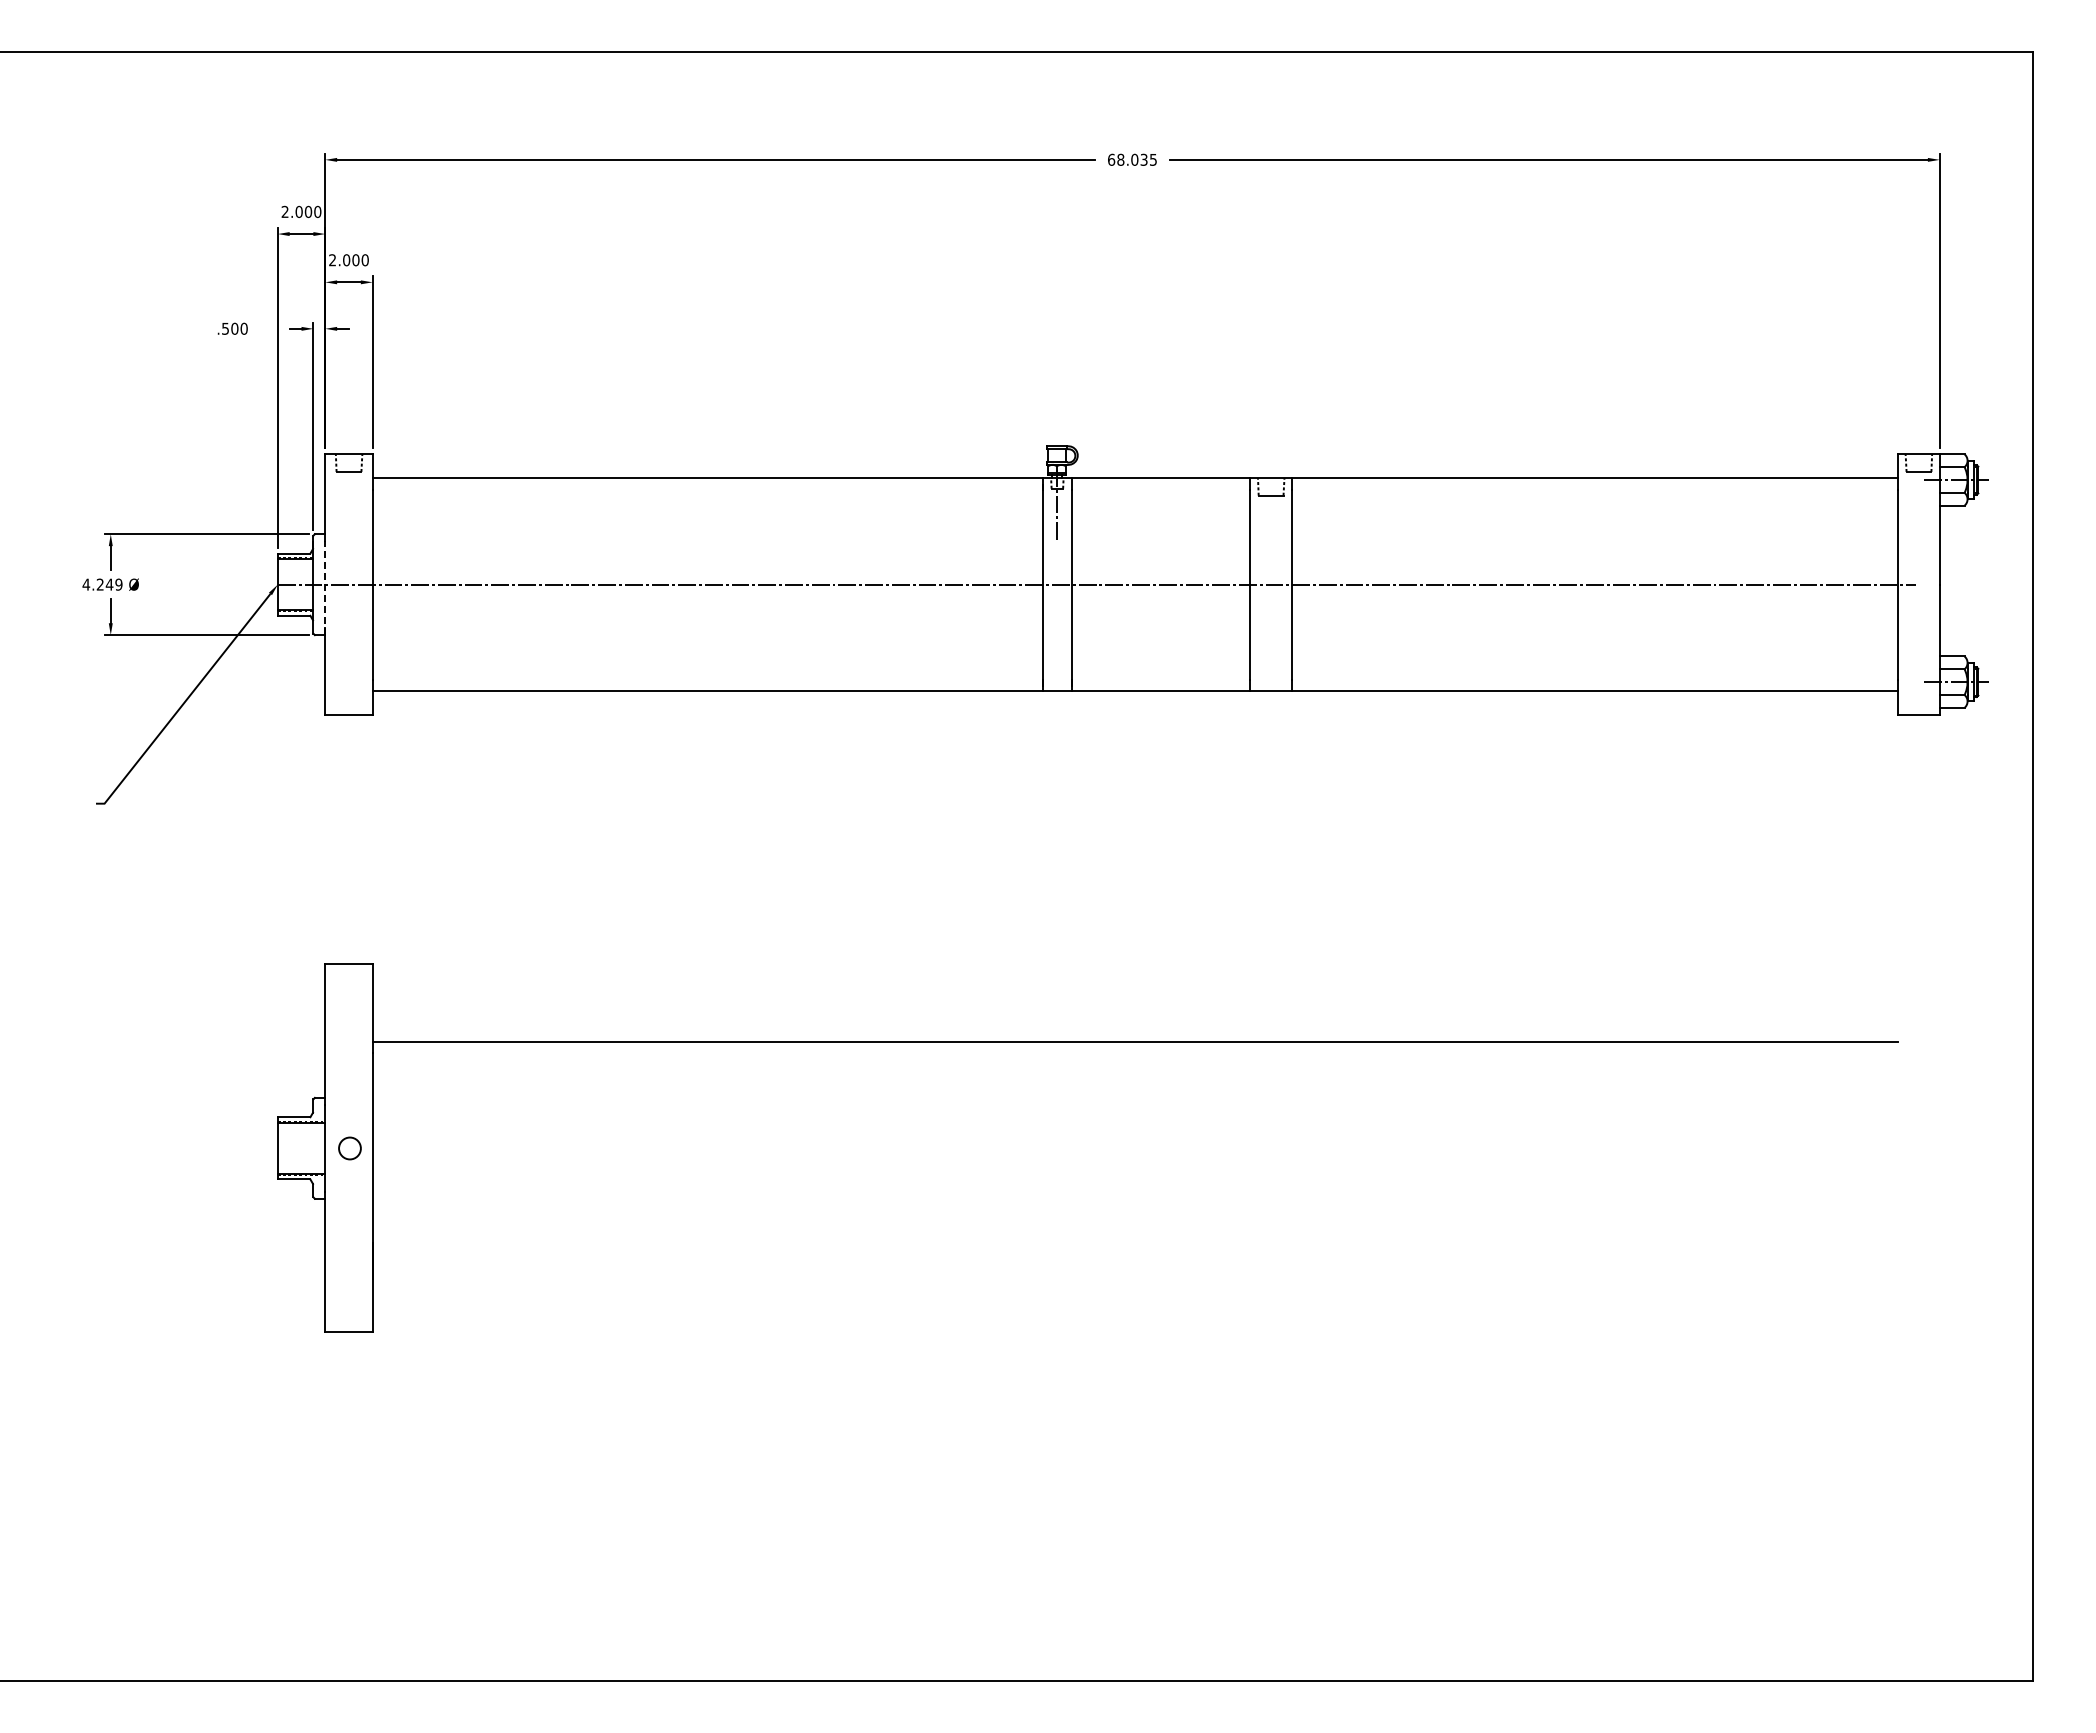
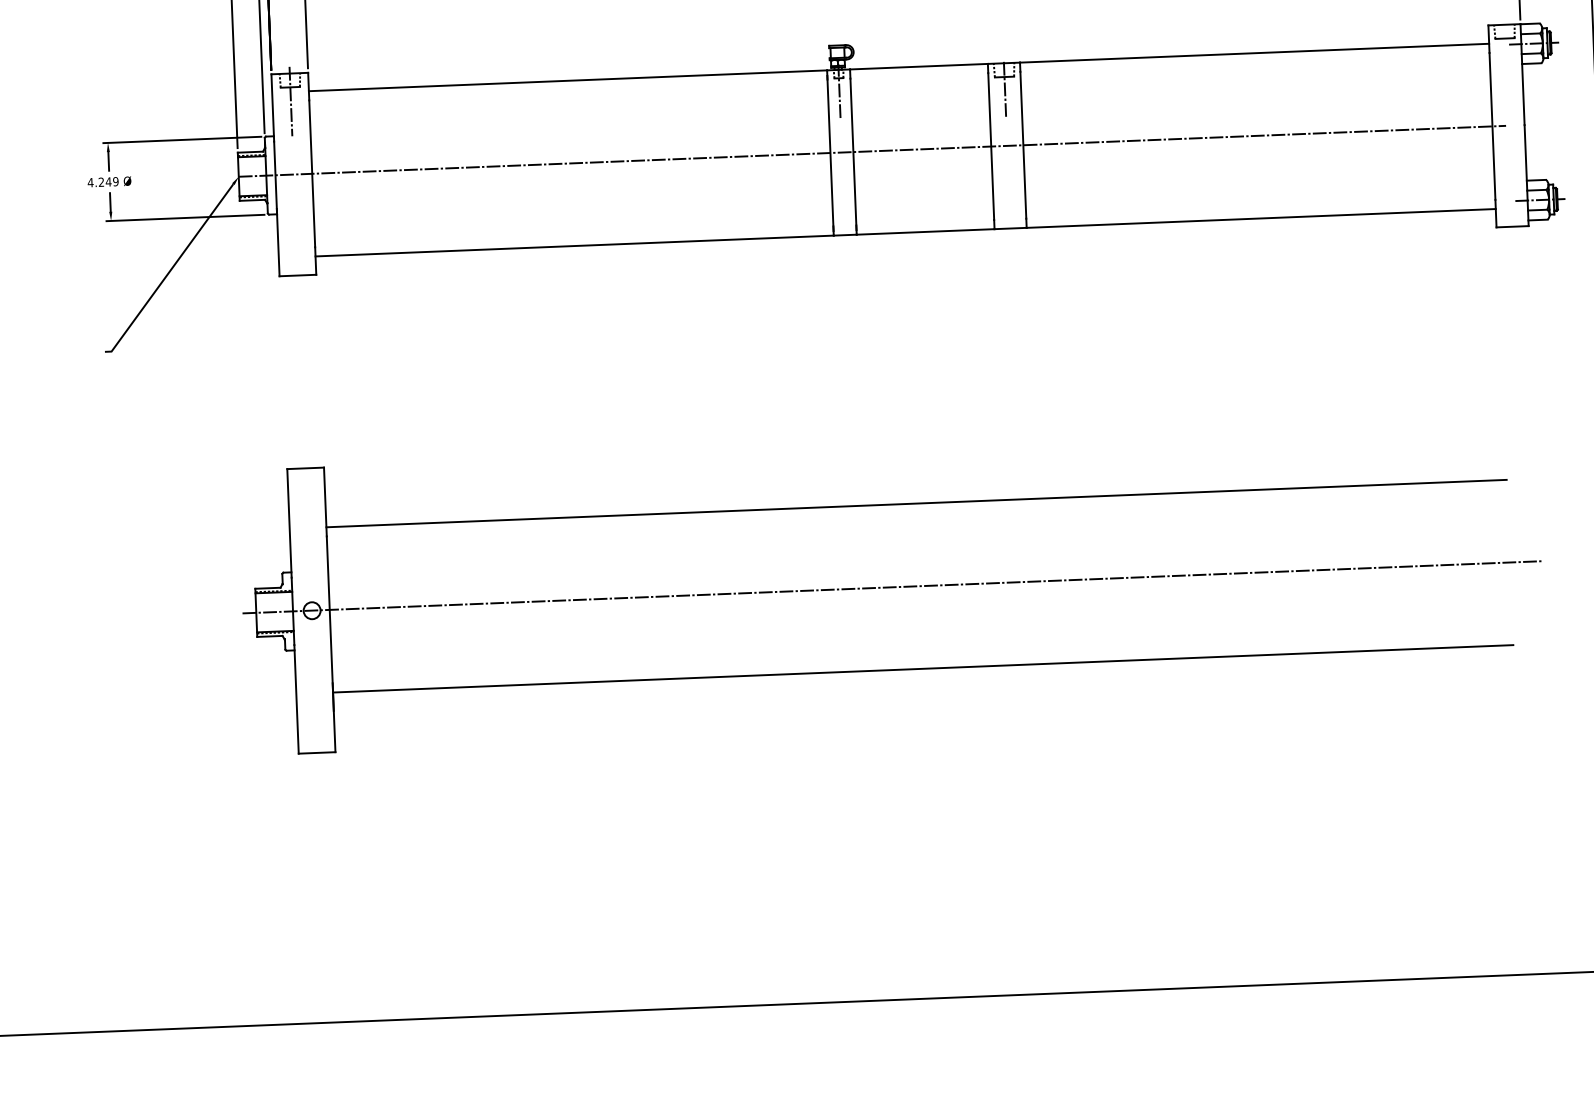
line: (349, 490) -> (291, 101), added
line: (1271, 511) -> (1005, 89), added
line: (325, 588) -> (275, 178), dashed -> solid
line: (1099, 1148) -> (892, 587), added
line: (1135, 1255) -> (923, 669), added

